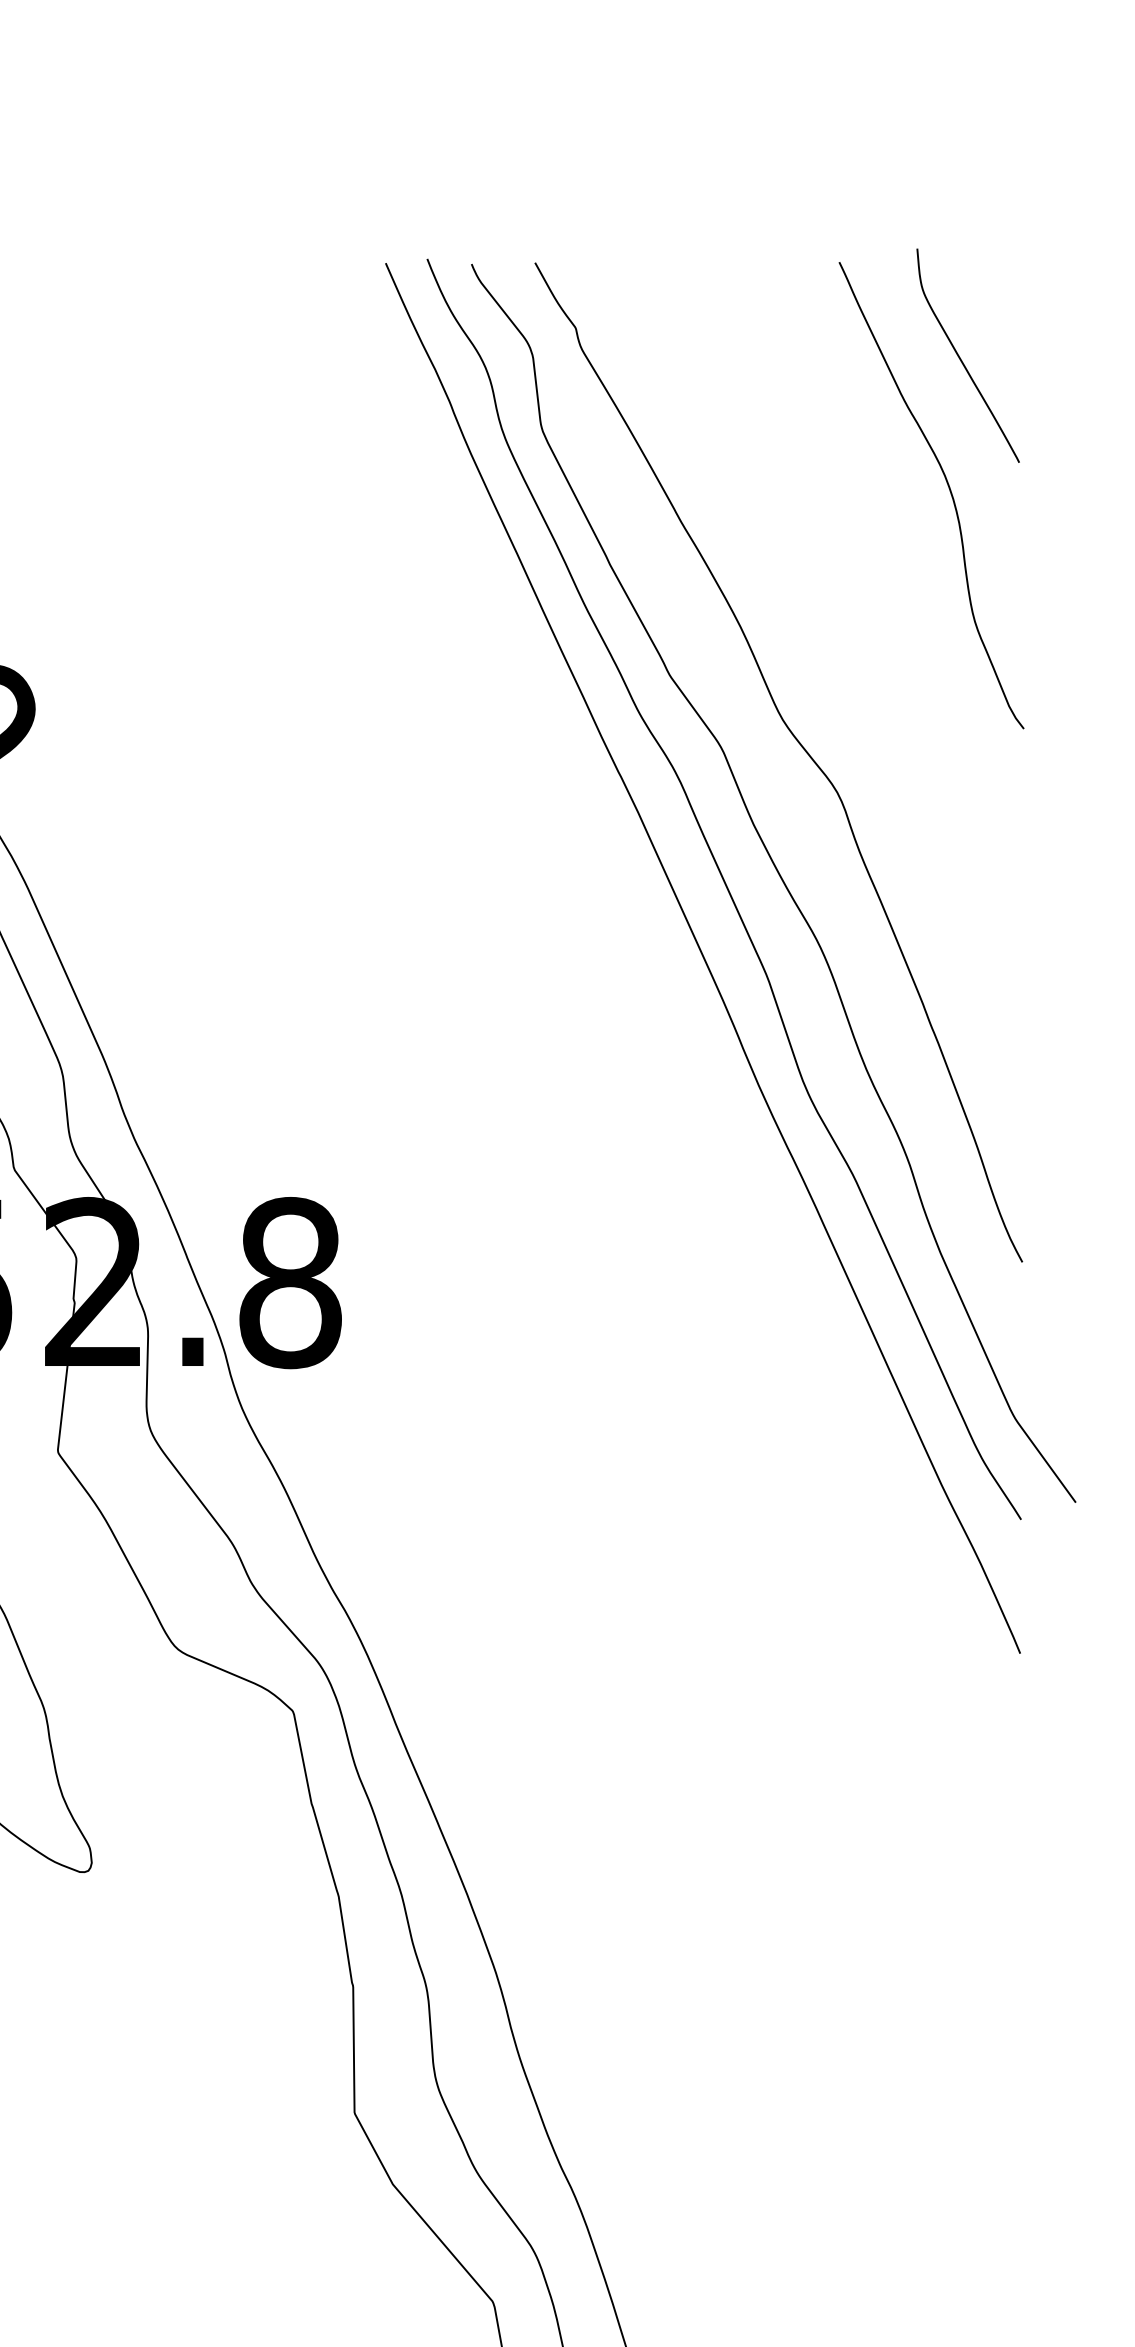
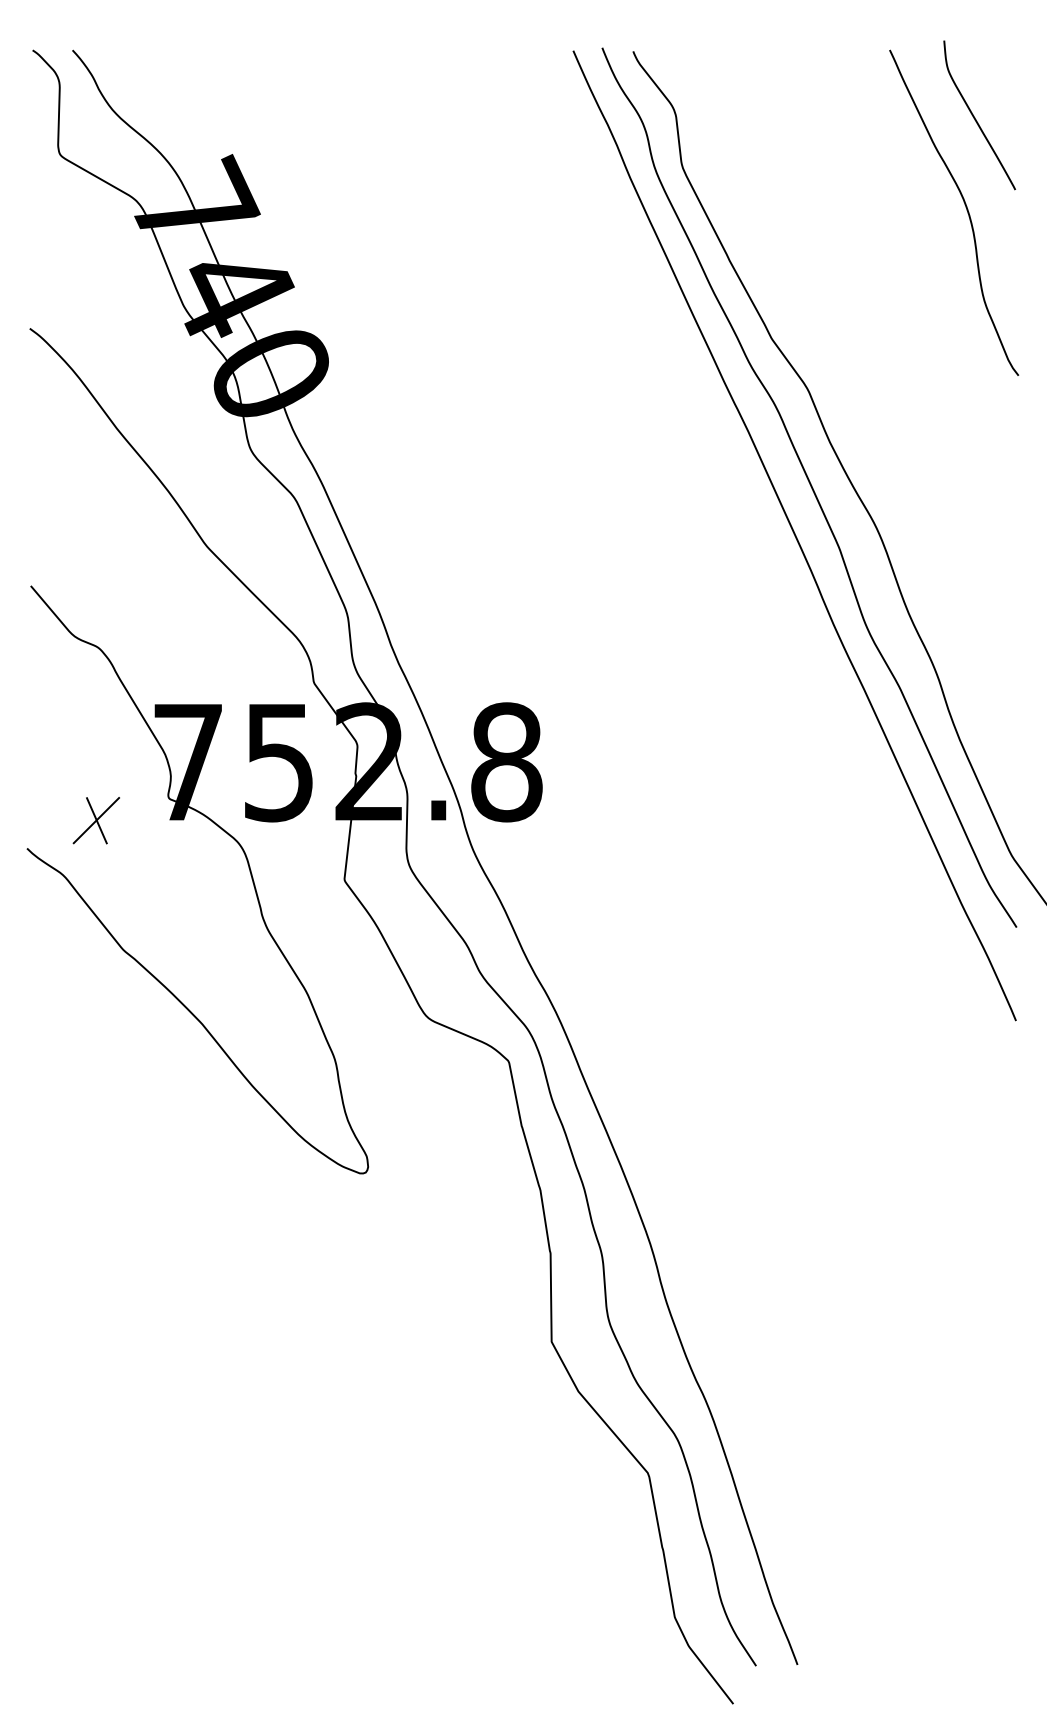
curve: (801, 748) -> (863, 389), removed

